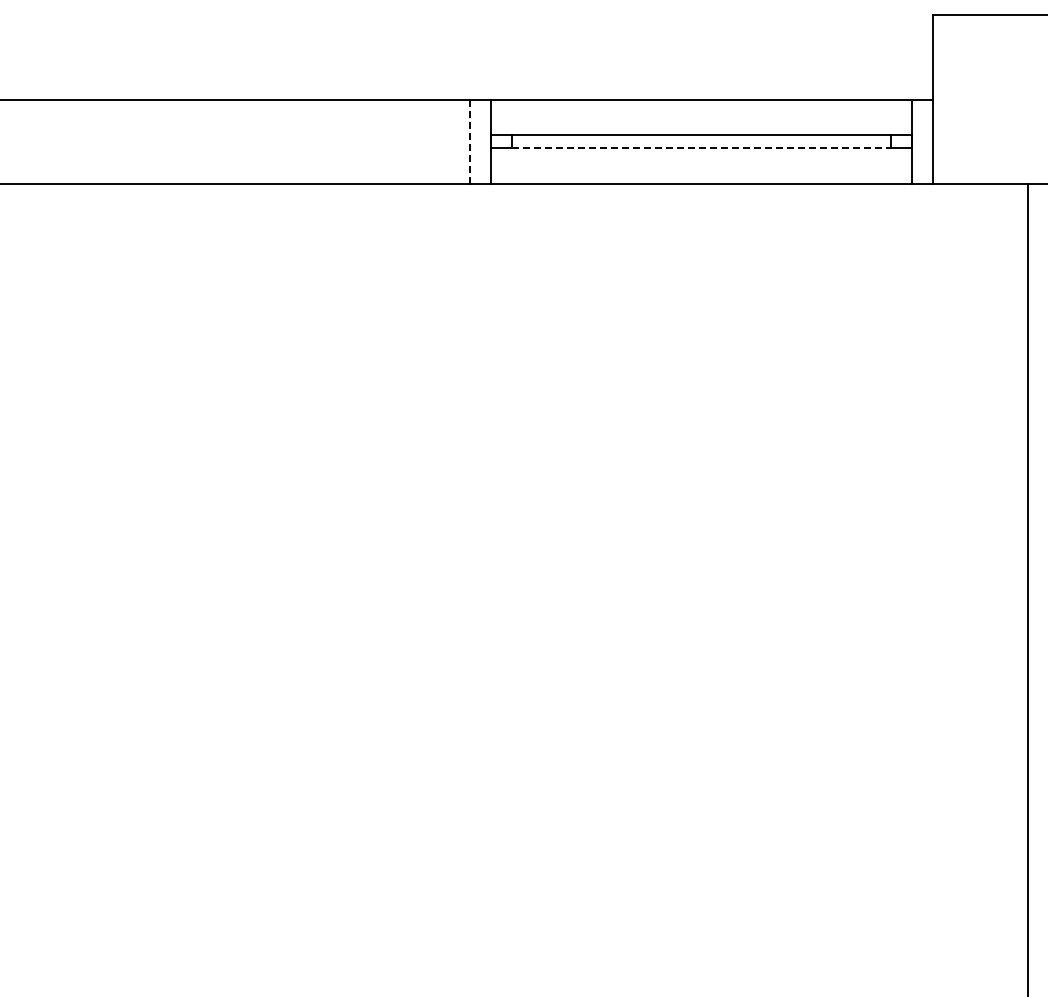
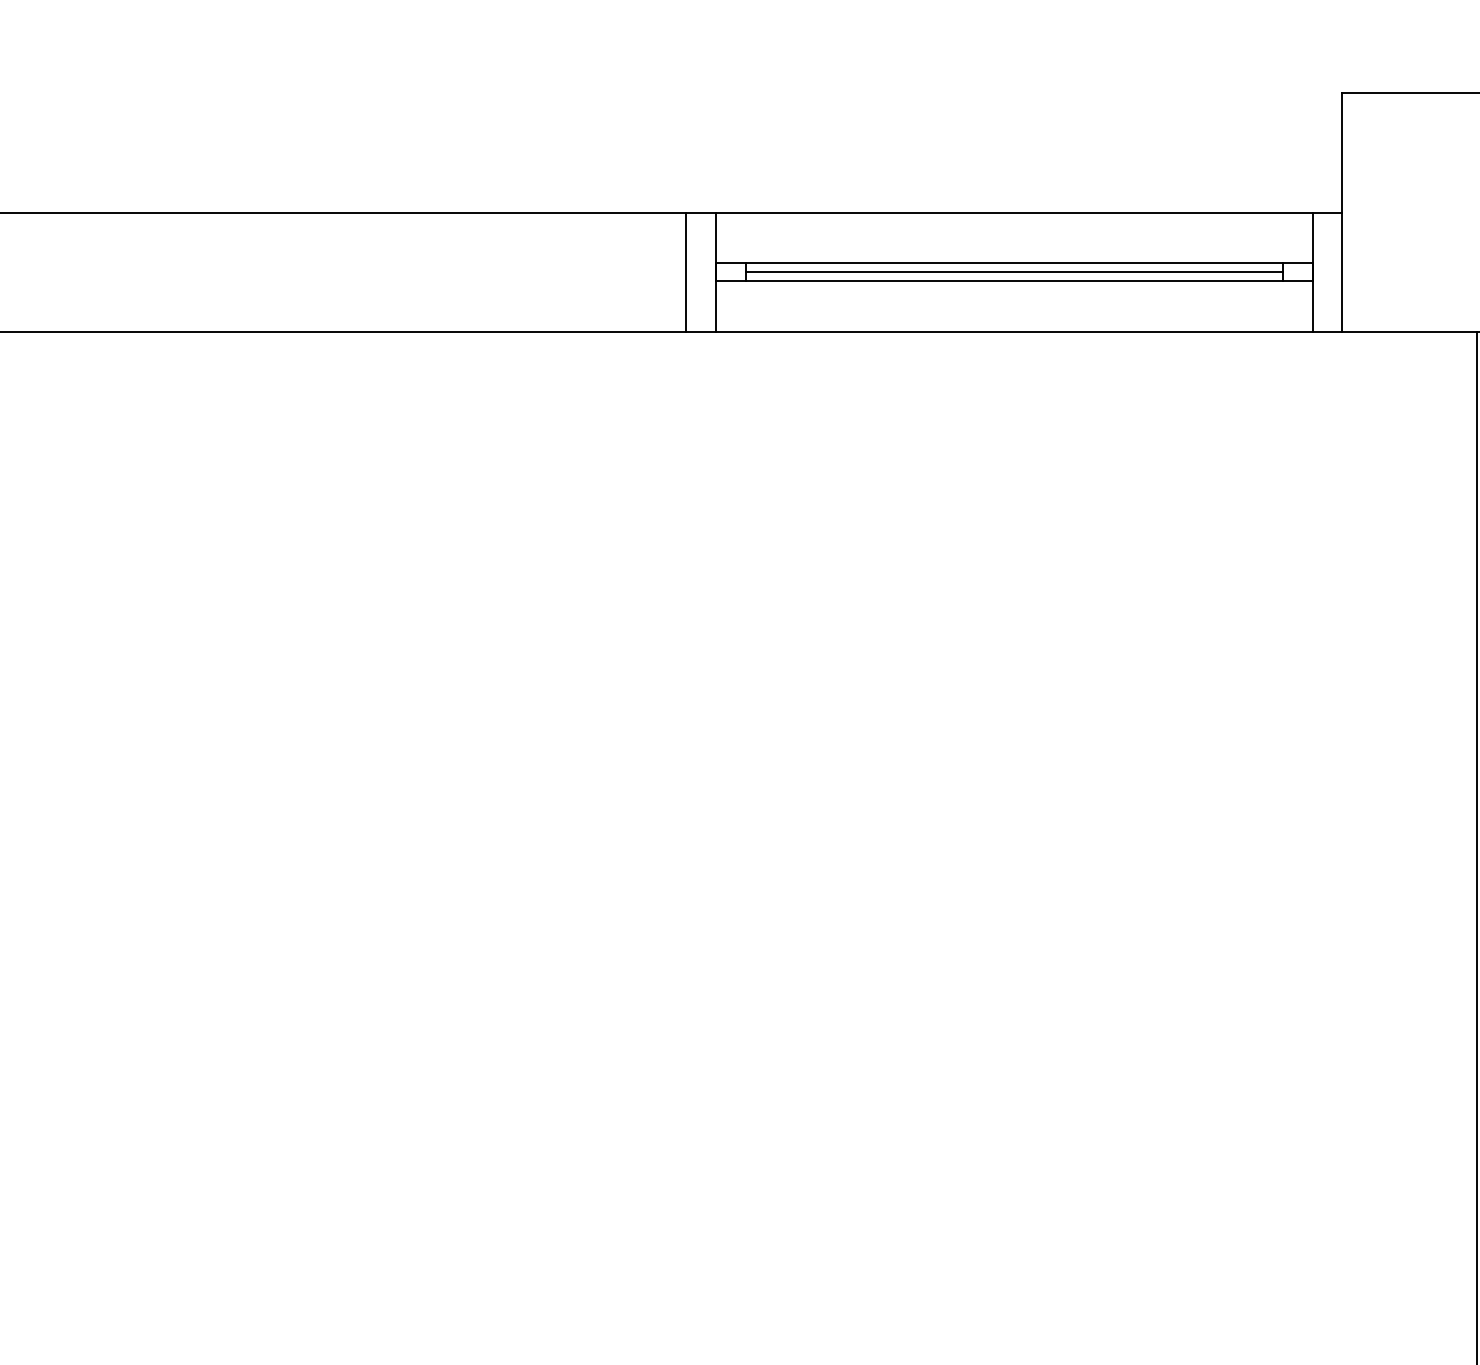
line: (701, 141) -> (1014, 271), added
line: (470, 142) -> (686, 273), dashed -> solid
line: (702, 148) -> (1015, 281), dashed -> solid

